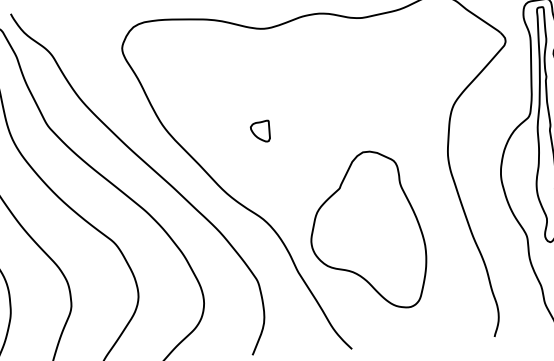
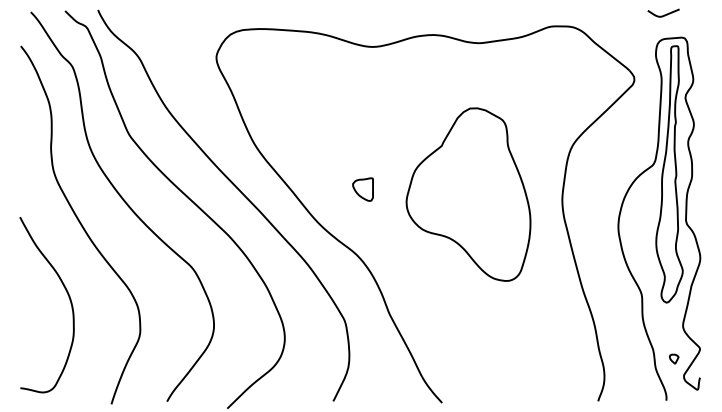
part: (259, 131) -> (362, 189), moved
part: (367, 230) -> (468, 194), moved

